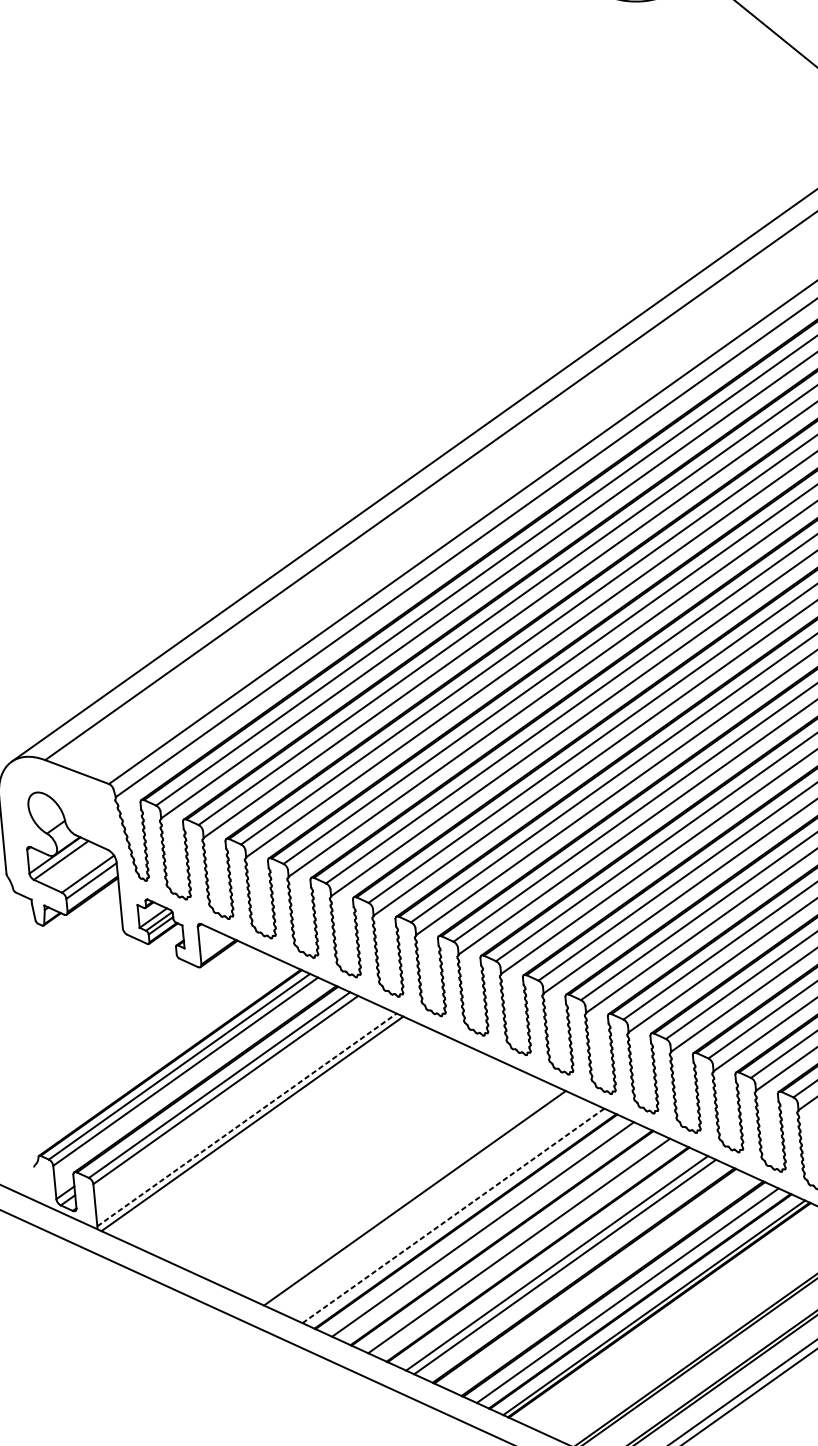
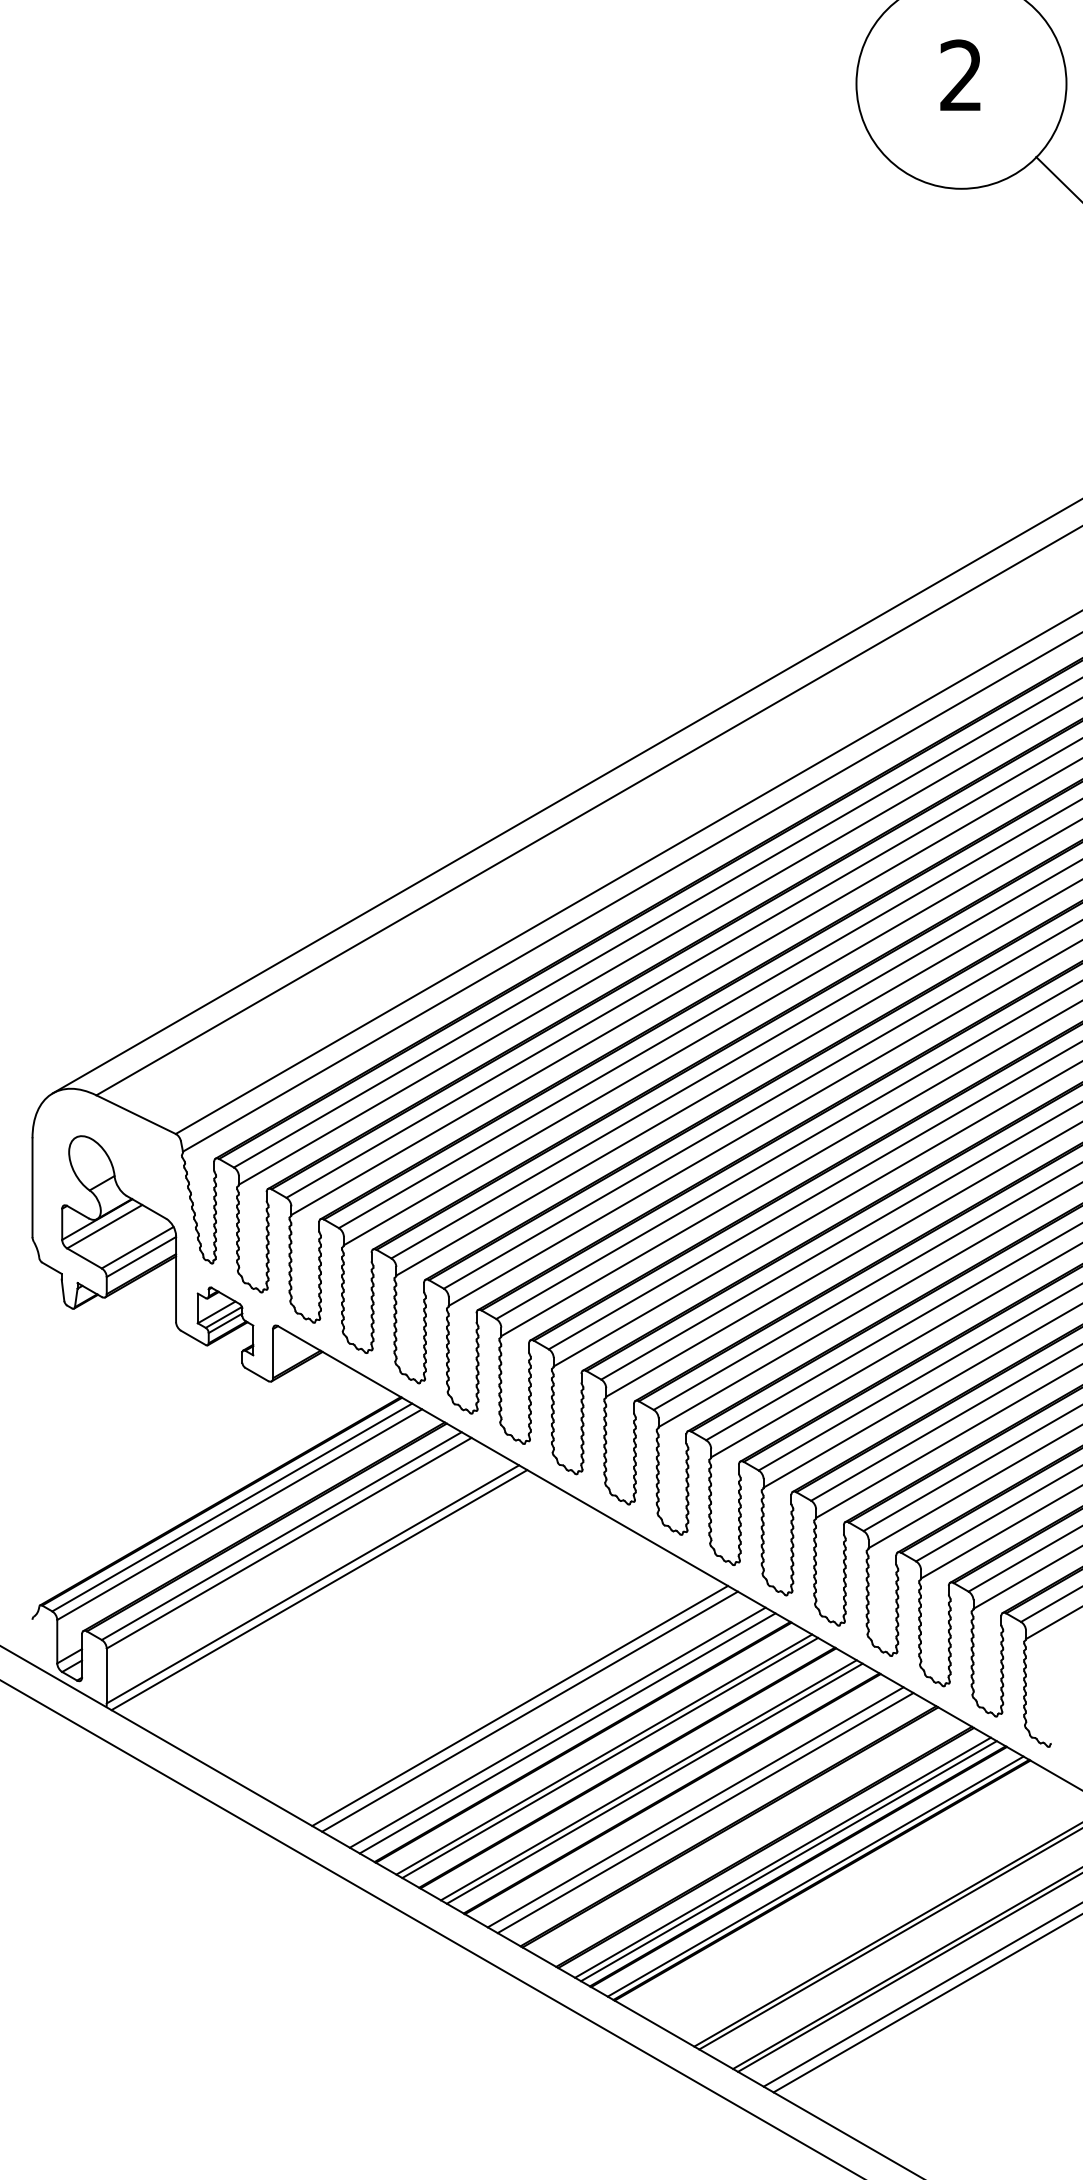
line: (247, 1119) -> (313, 1584), dashed -> solid
line: (422, 1201) -> (529, 1711), added
line: (445, 1212) -> (557, 1727), added
line: (454, 1215) -> (568, 1733), dashed -> solid
line: (488, 1231) -> (610, 1757), added
line: (523, 1248) -> (654, 1783), added
line: (632, 1298) -> (788, 1861), added

